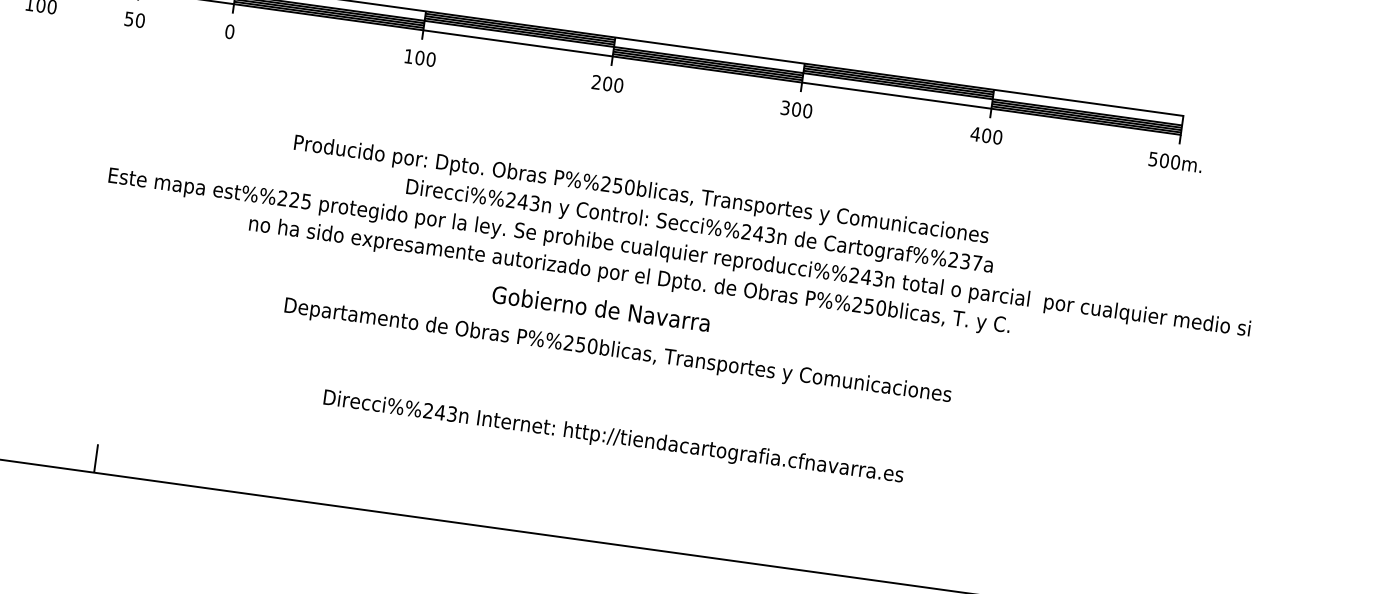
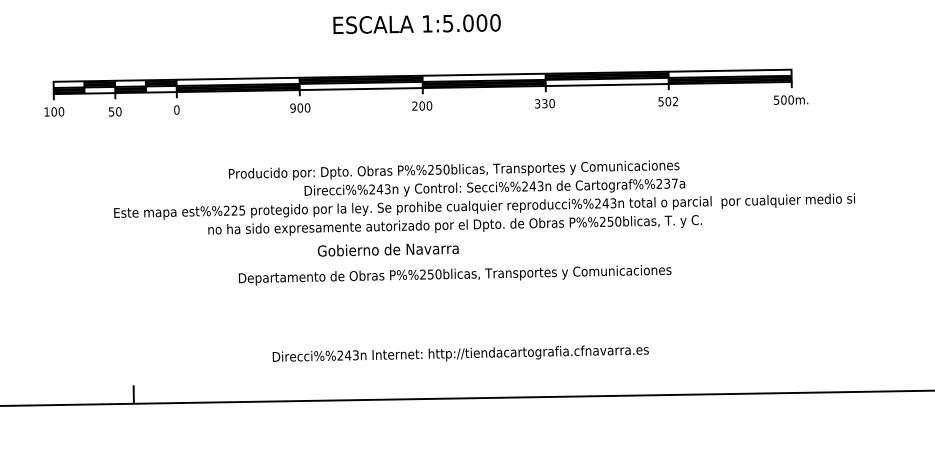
text: (408, 55) -> (292, 107), 100 -> 900
text: (796, 109) -> (544, 103), 300 -> 330
text: (986, 135) -> (668, 101), 400 -> 502
text: (601, 308) -> (388, 249), moved
text: (613, 436) -> (460, 353), moved

